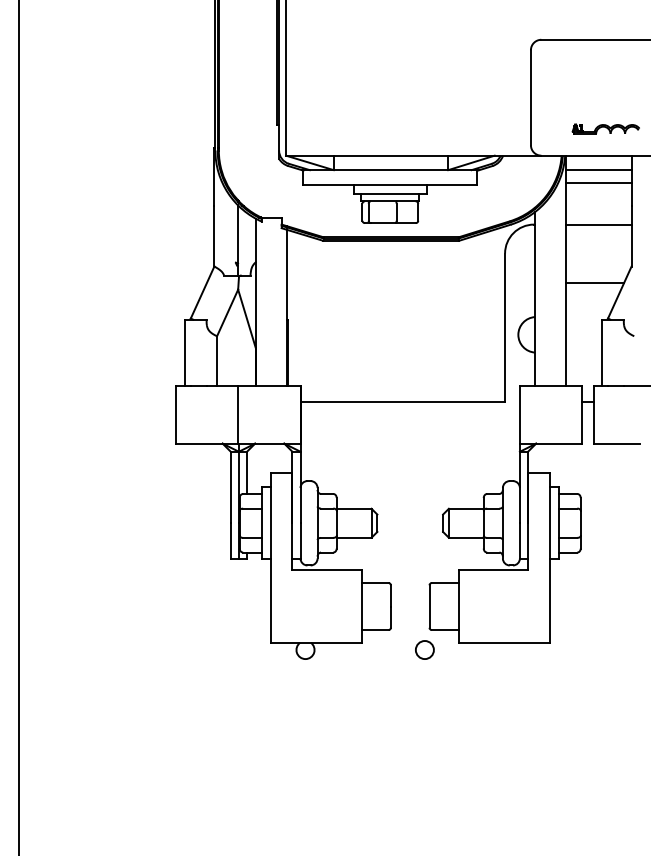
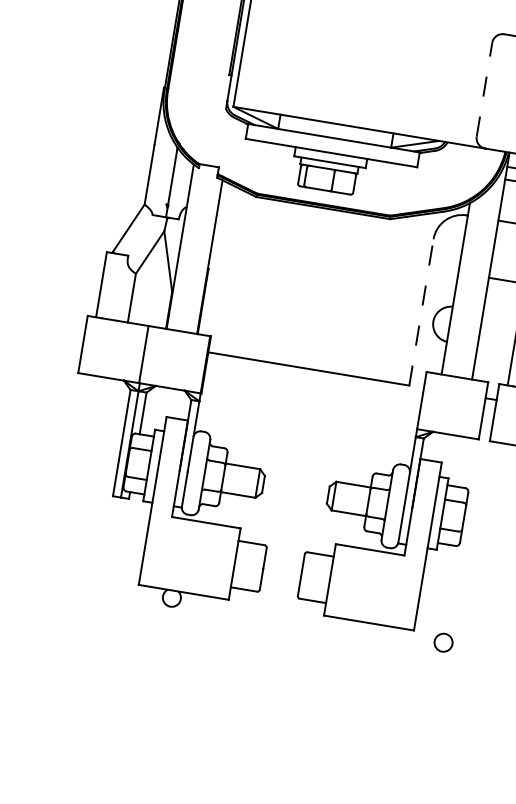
line: (530, 97) -> (484, 89), solid -> dashed
line: (505, 327) -> (421, 312), solid -> dashed
circle: (424, 649) -> (443, 642), moved

